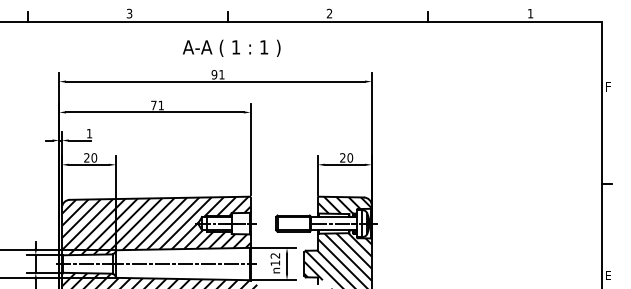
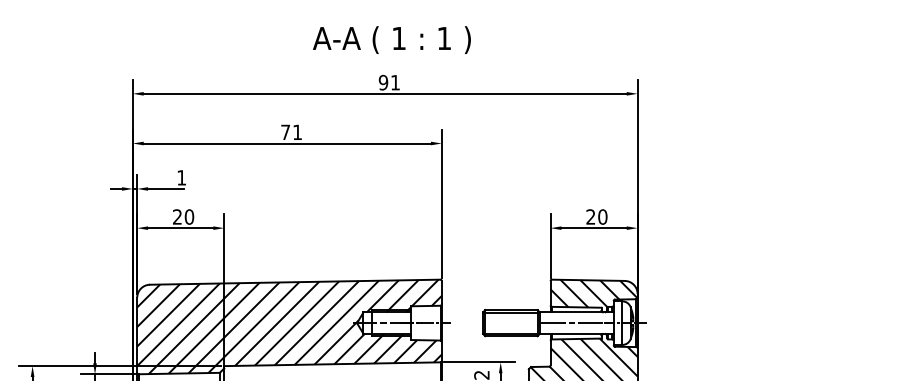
text: (231, 47) -> (391, 38), moved

